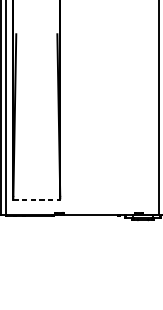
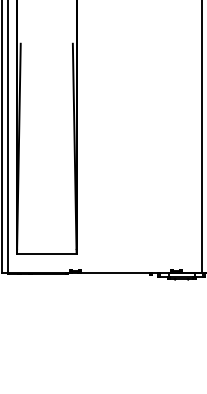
line: (36, 199) -> (46, 253), dashed -> solid

